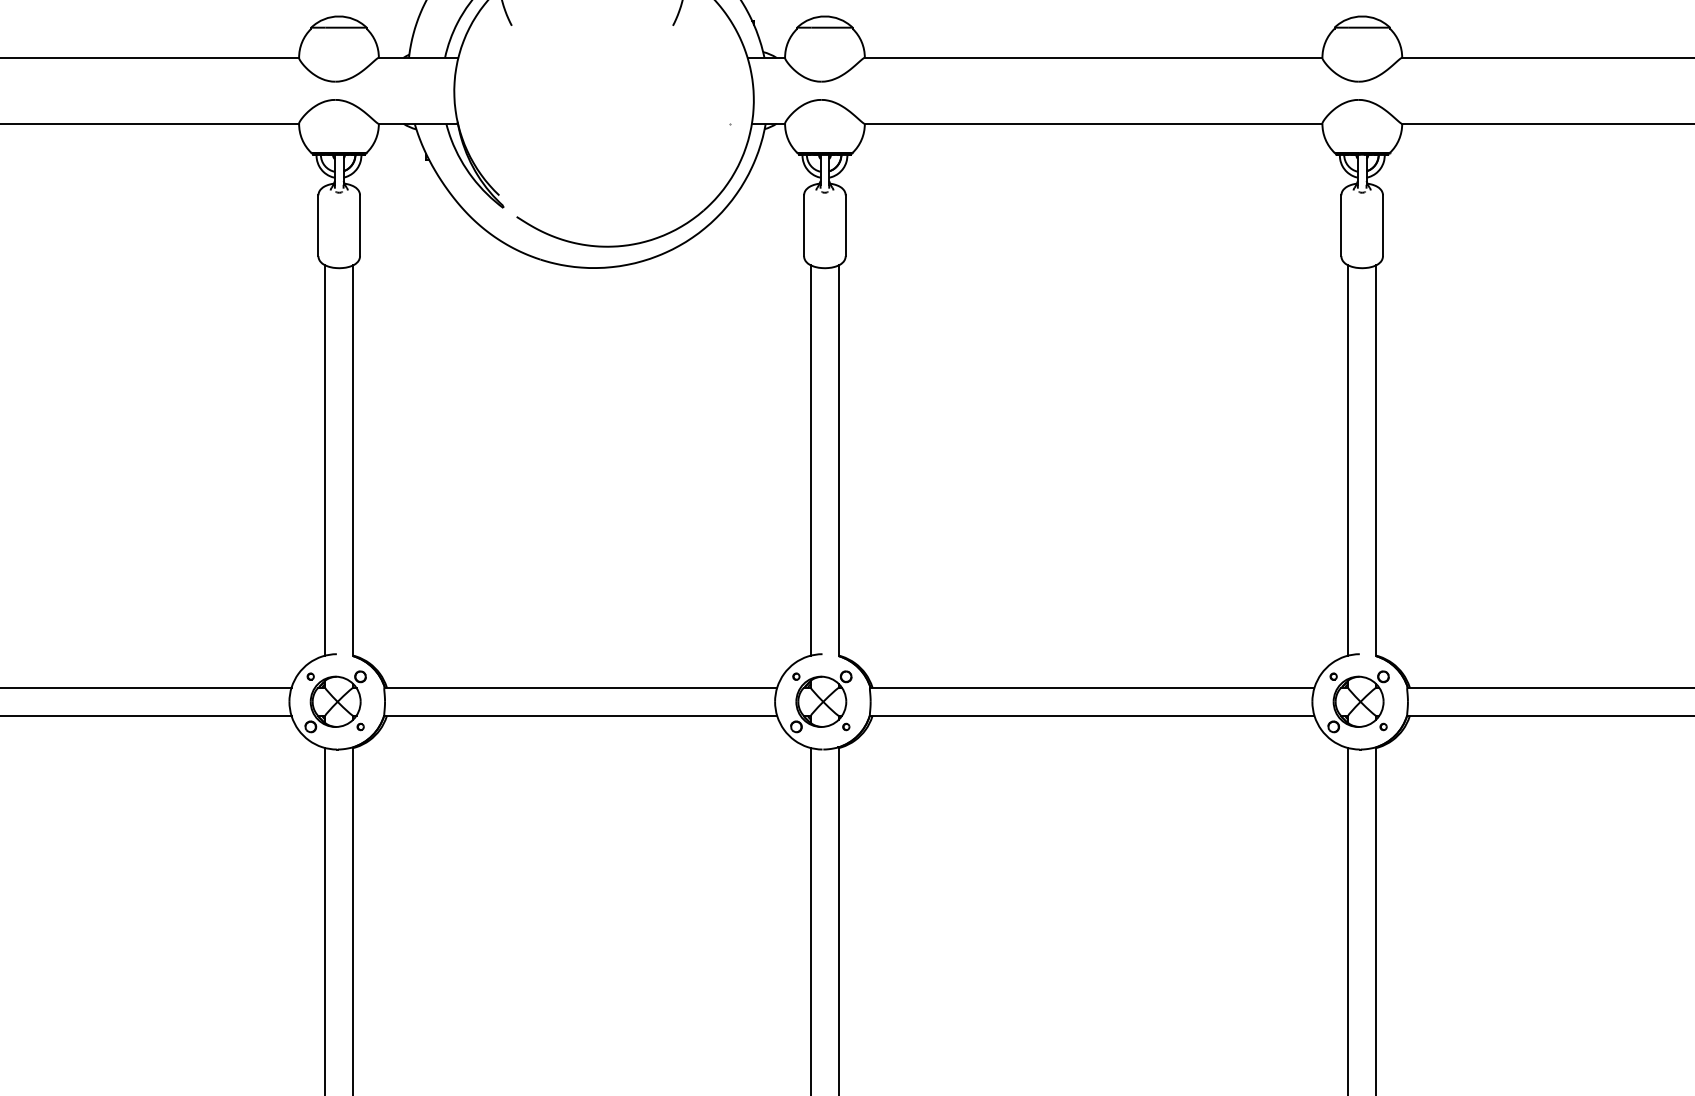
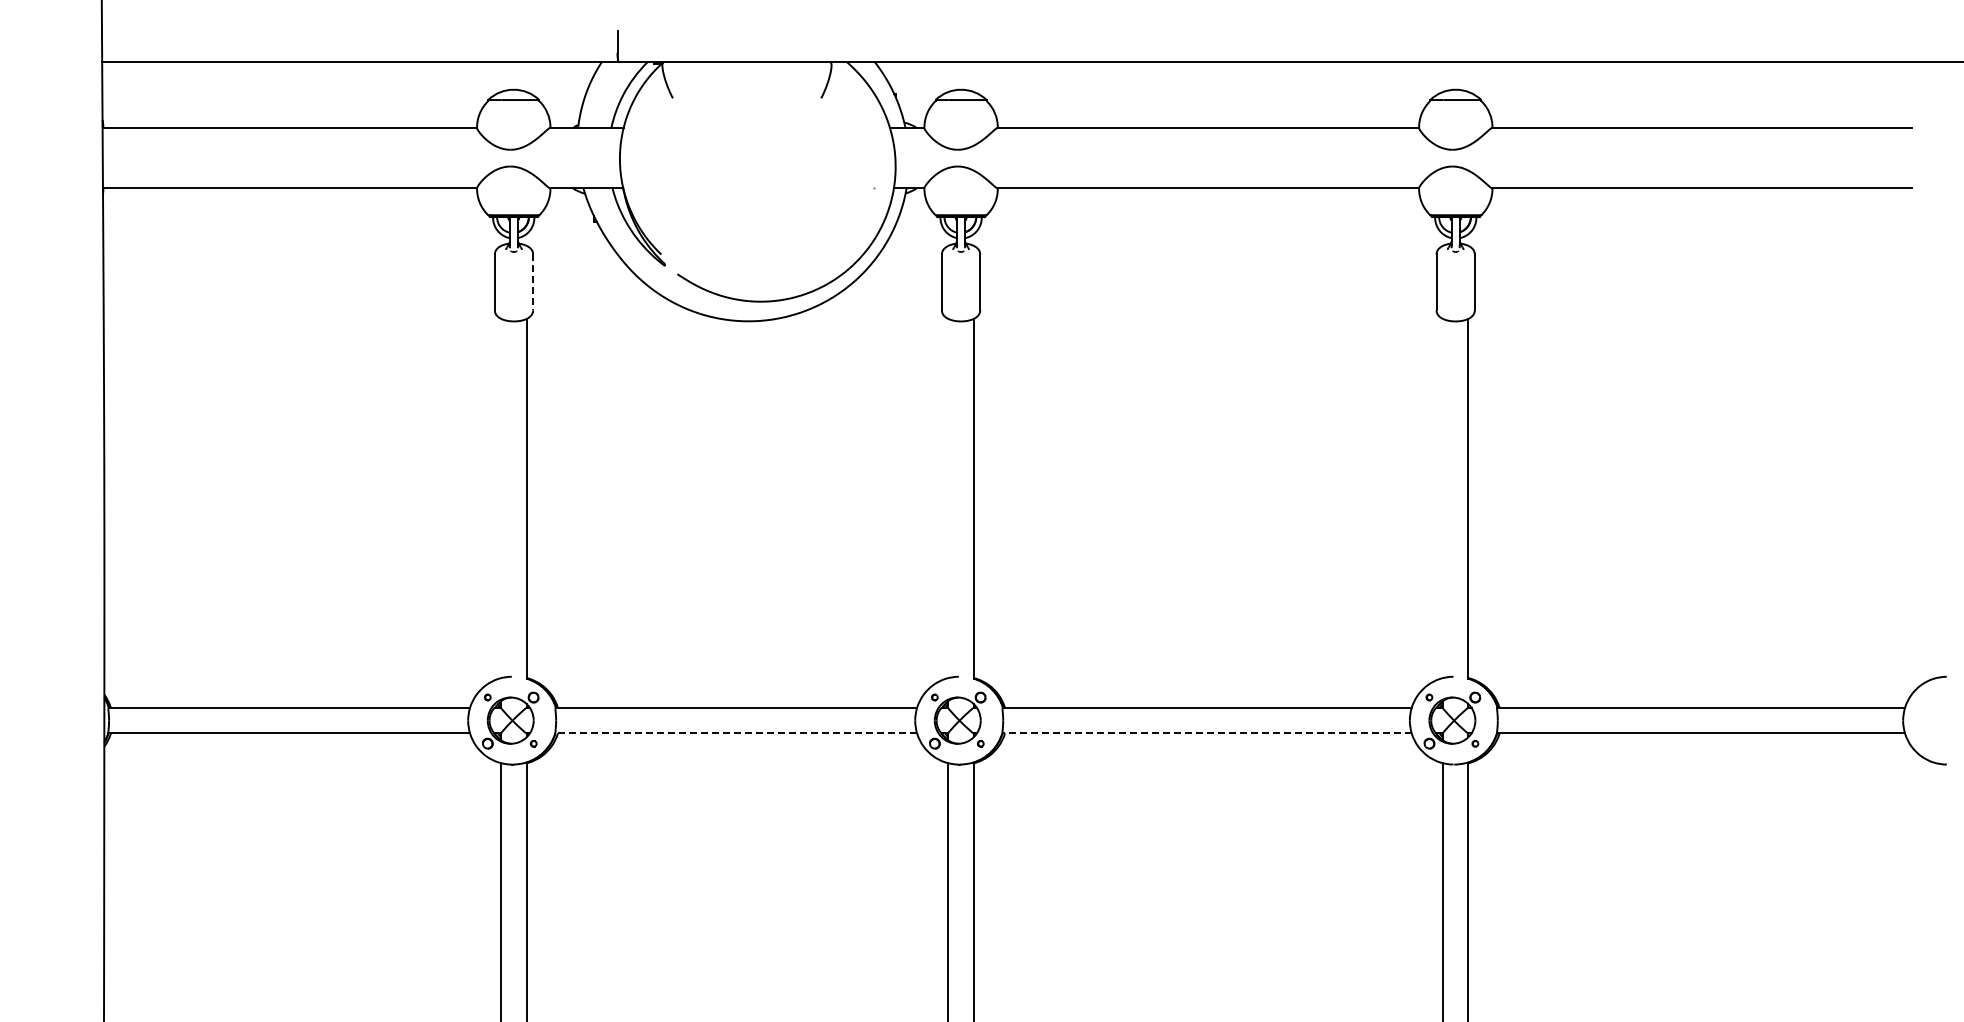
line: (360, 225) -> (533, 282), solid -> dashed
line: (325, 460) -> (501, 498), removed
line: (811, 460) -> (948, 498), removed
line: (1347, 460) -> (1442, 498), removed
line: (580, 715) -> (736, 733), solid -> dashed
line: (1092, 715) -> (1207, 733), solid -> dashed

